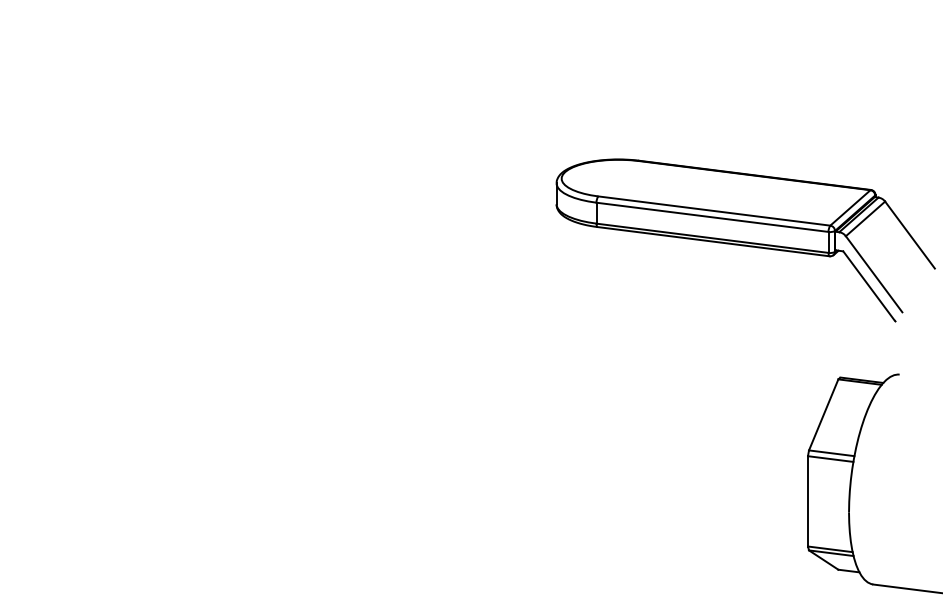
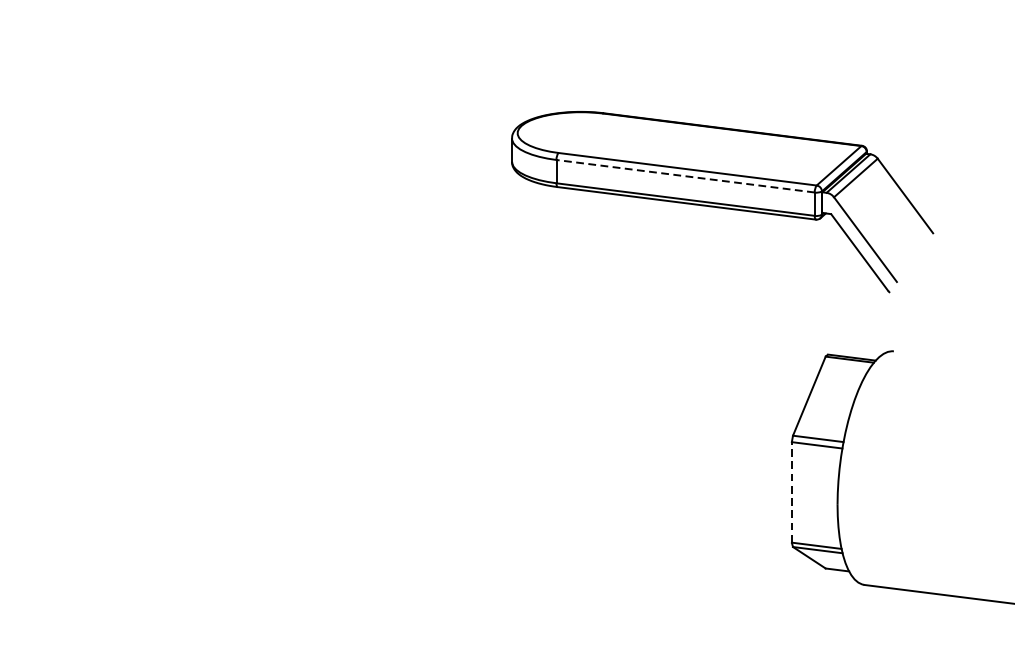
line: (712, 217) -> (685, 176), solid -> dashed
line: (808, 500) -> (792, 491), solid -> dashed

